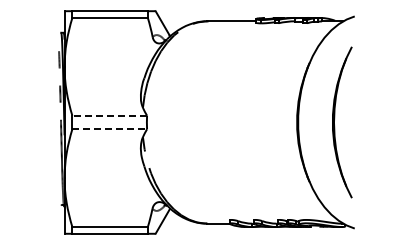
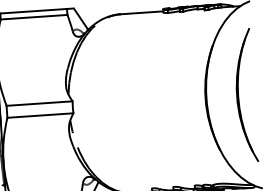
line: (109, 115) -> (39, 103), dashed -> solid
line: (110, 129) -> (41, 115), dashed -> solid

